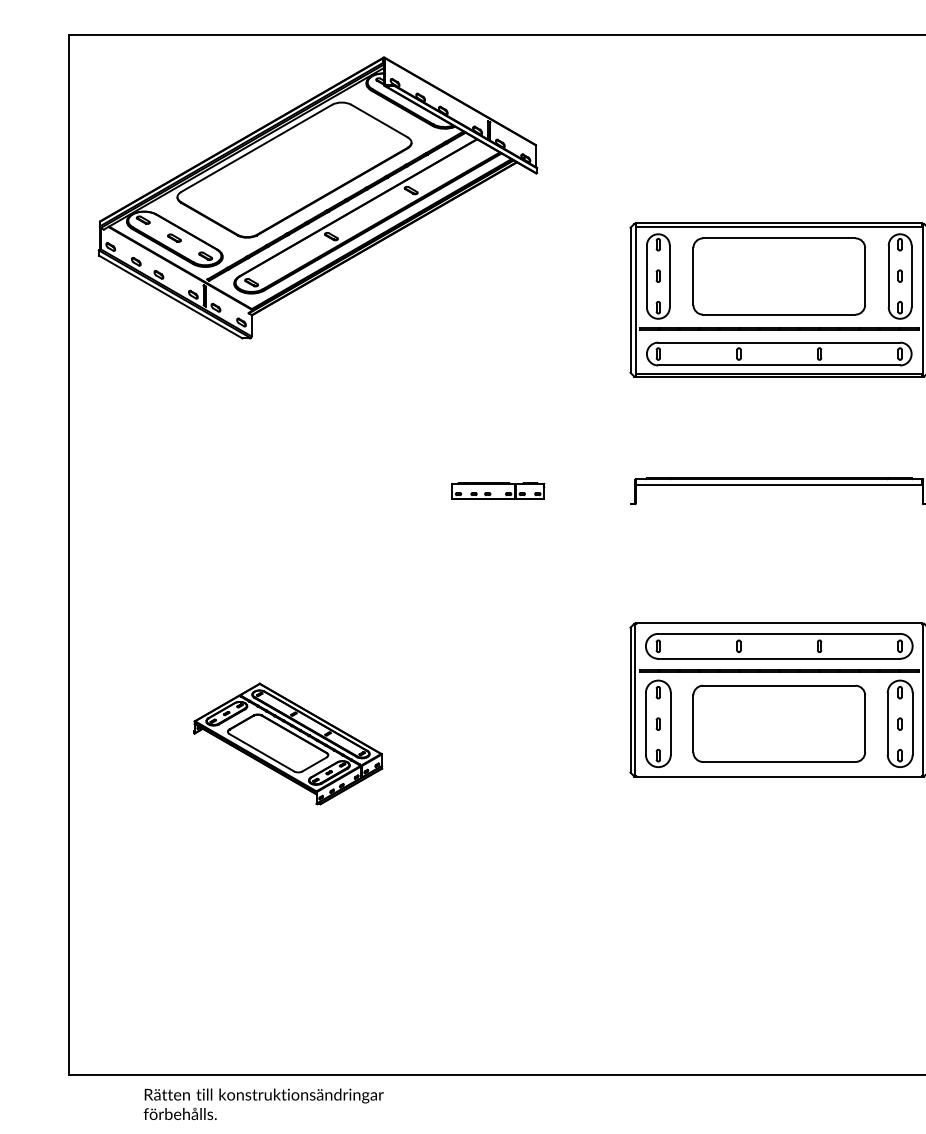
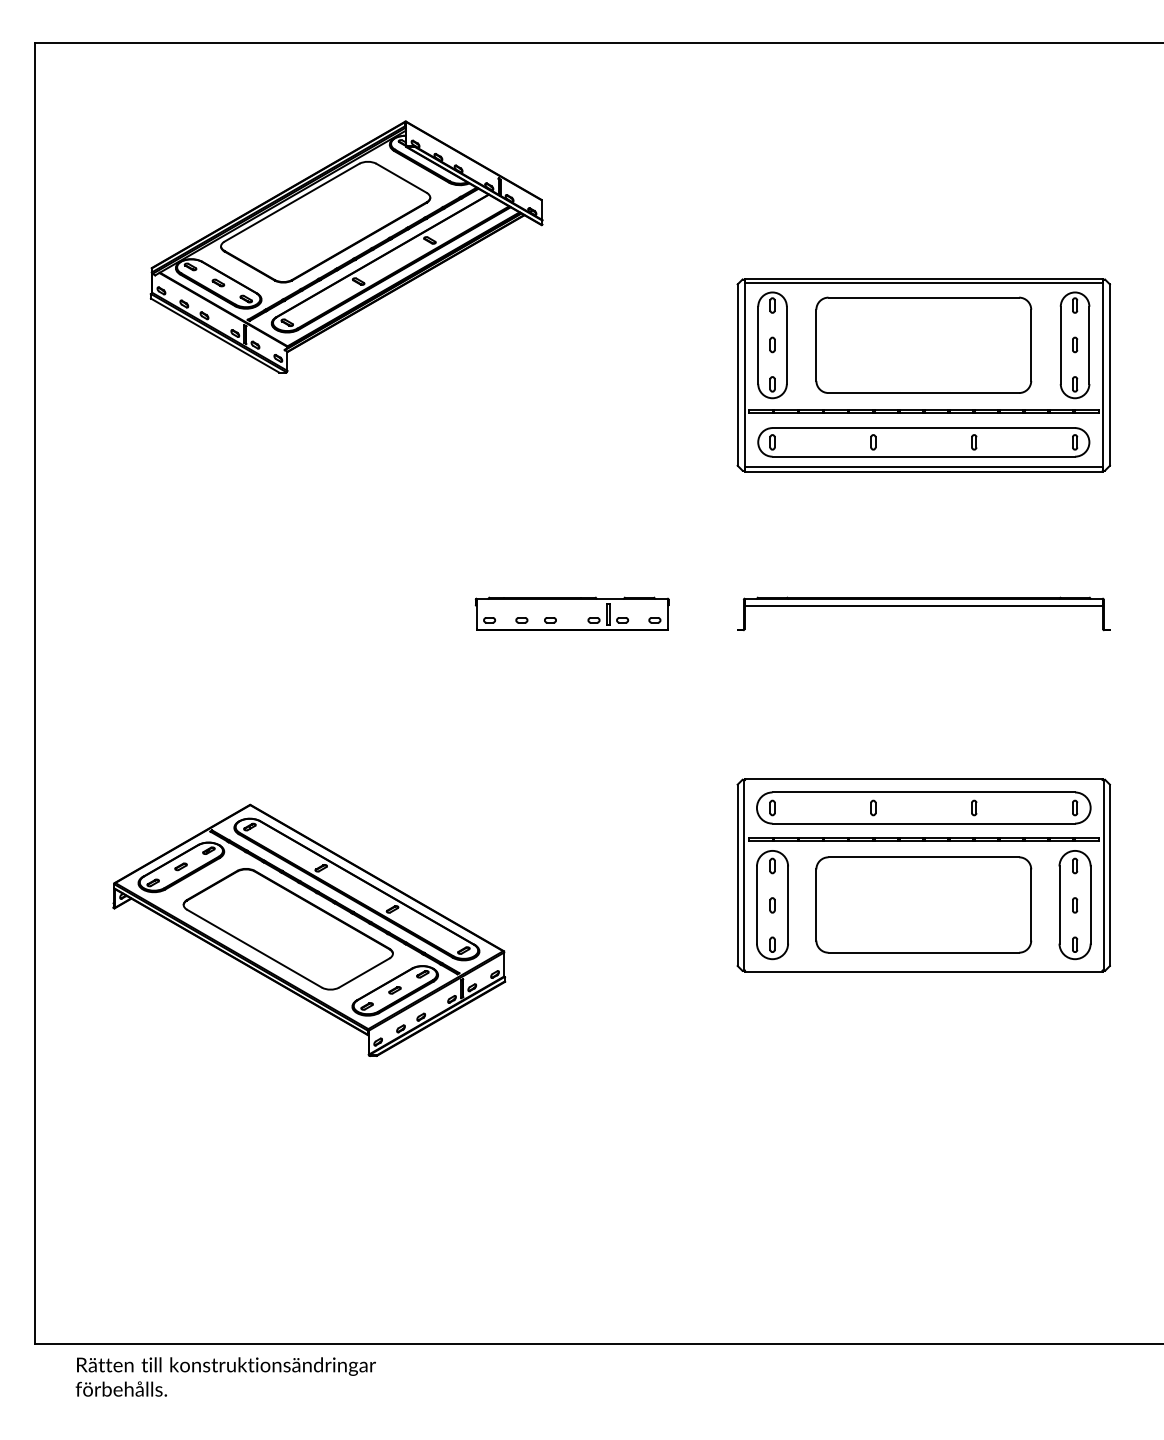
part: (317, 197) -> (346, 246), size x0.71
part: (497, 490) -> (571, 613), size x1.67
part: (288, 743) -> (309, 929), size x1.67
text: (263, 1103) -> (225, 1376), moved

